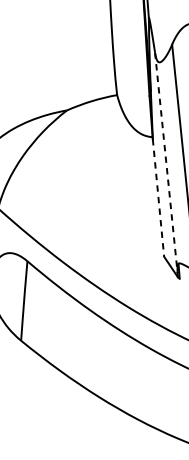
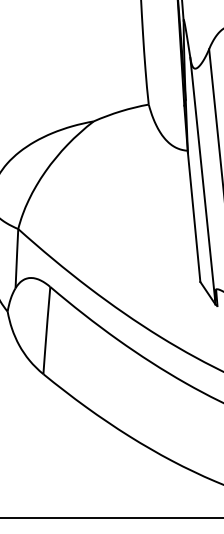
line: (166, 162) -> (202, 178), dashed -> solid
line: (158, 197) -> (194, 217), dashed -> solid

